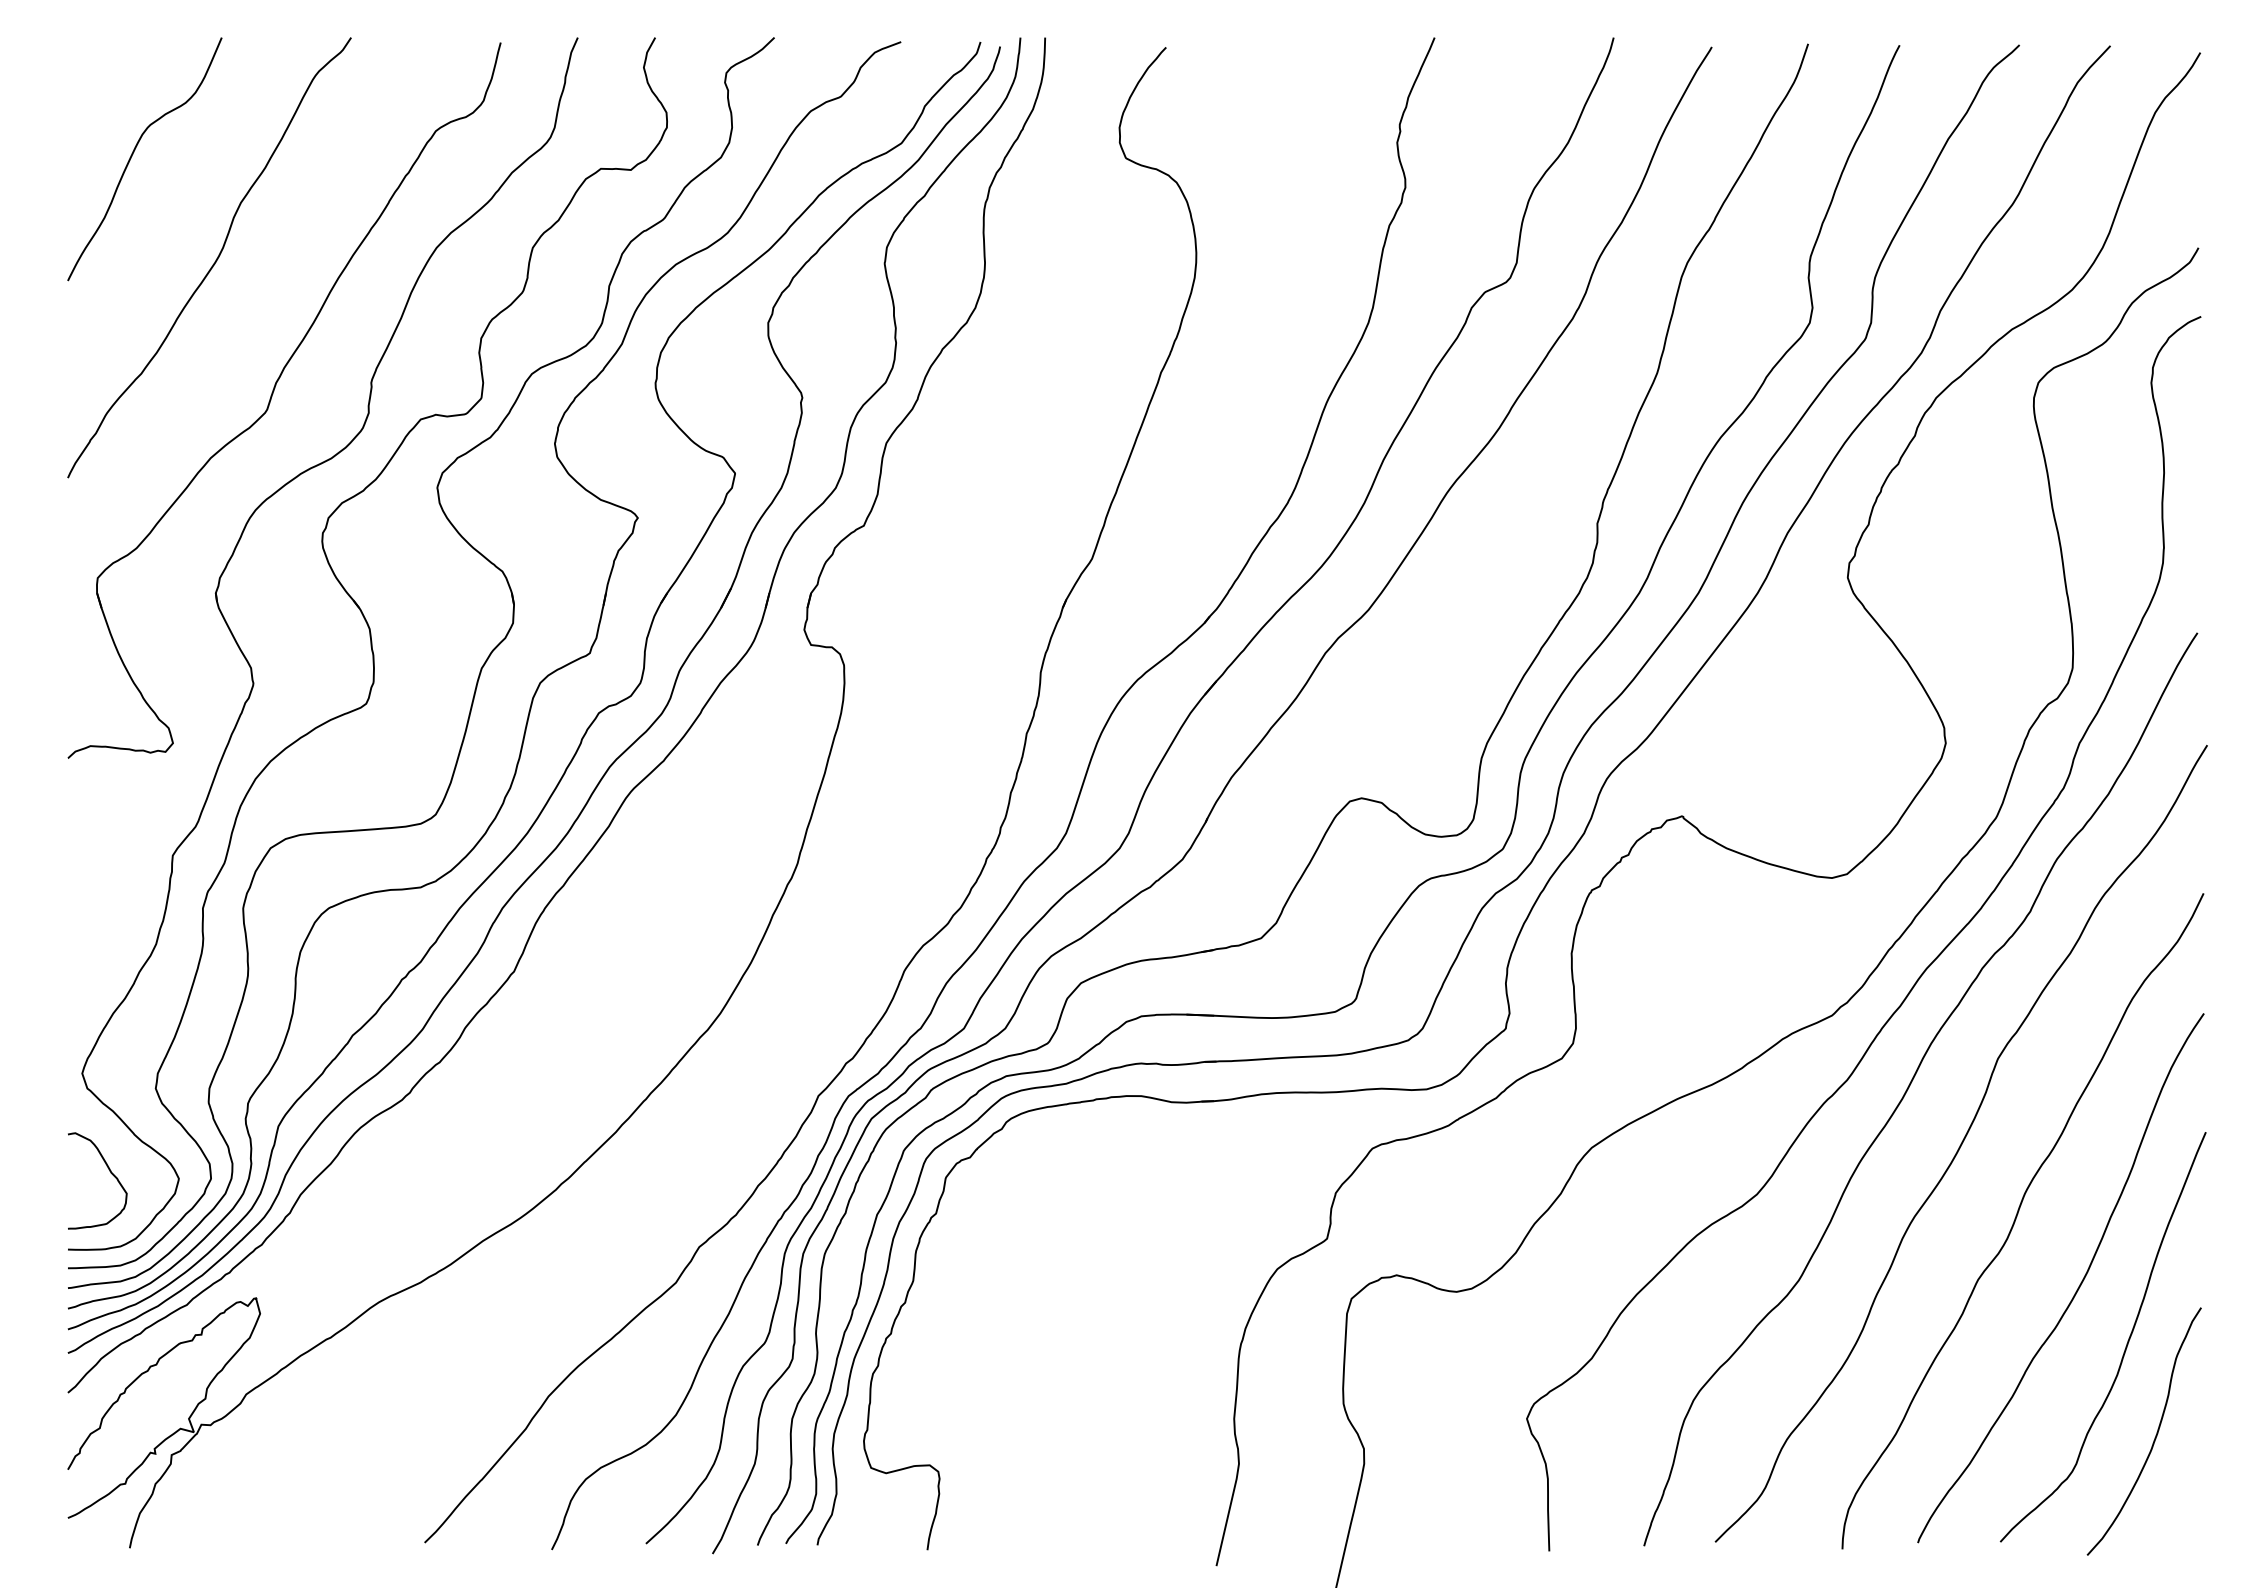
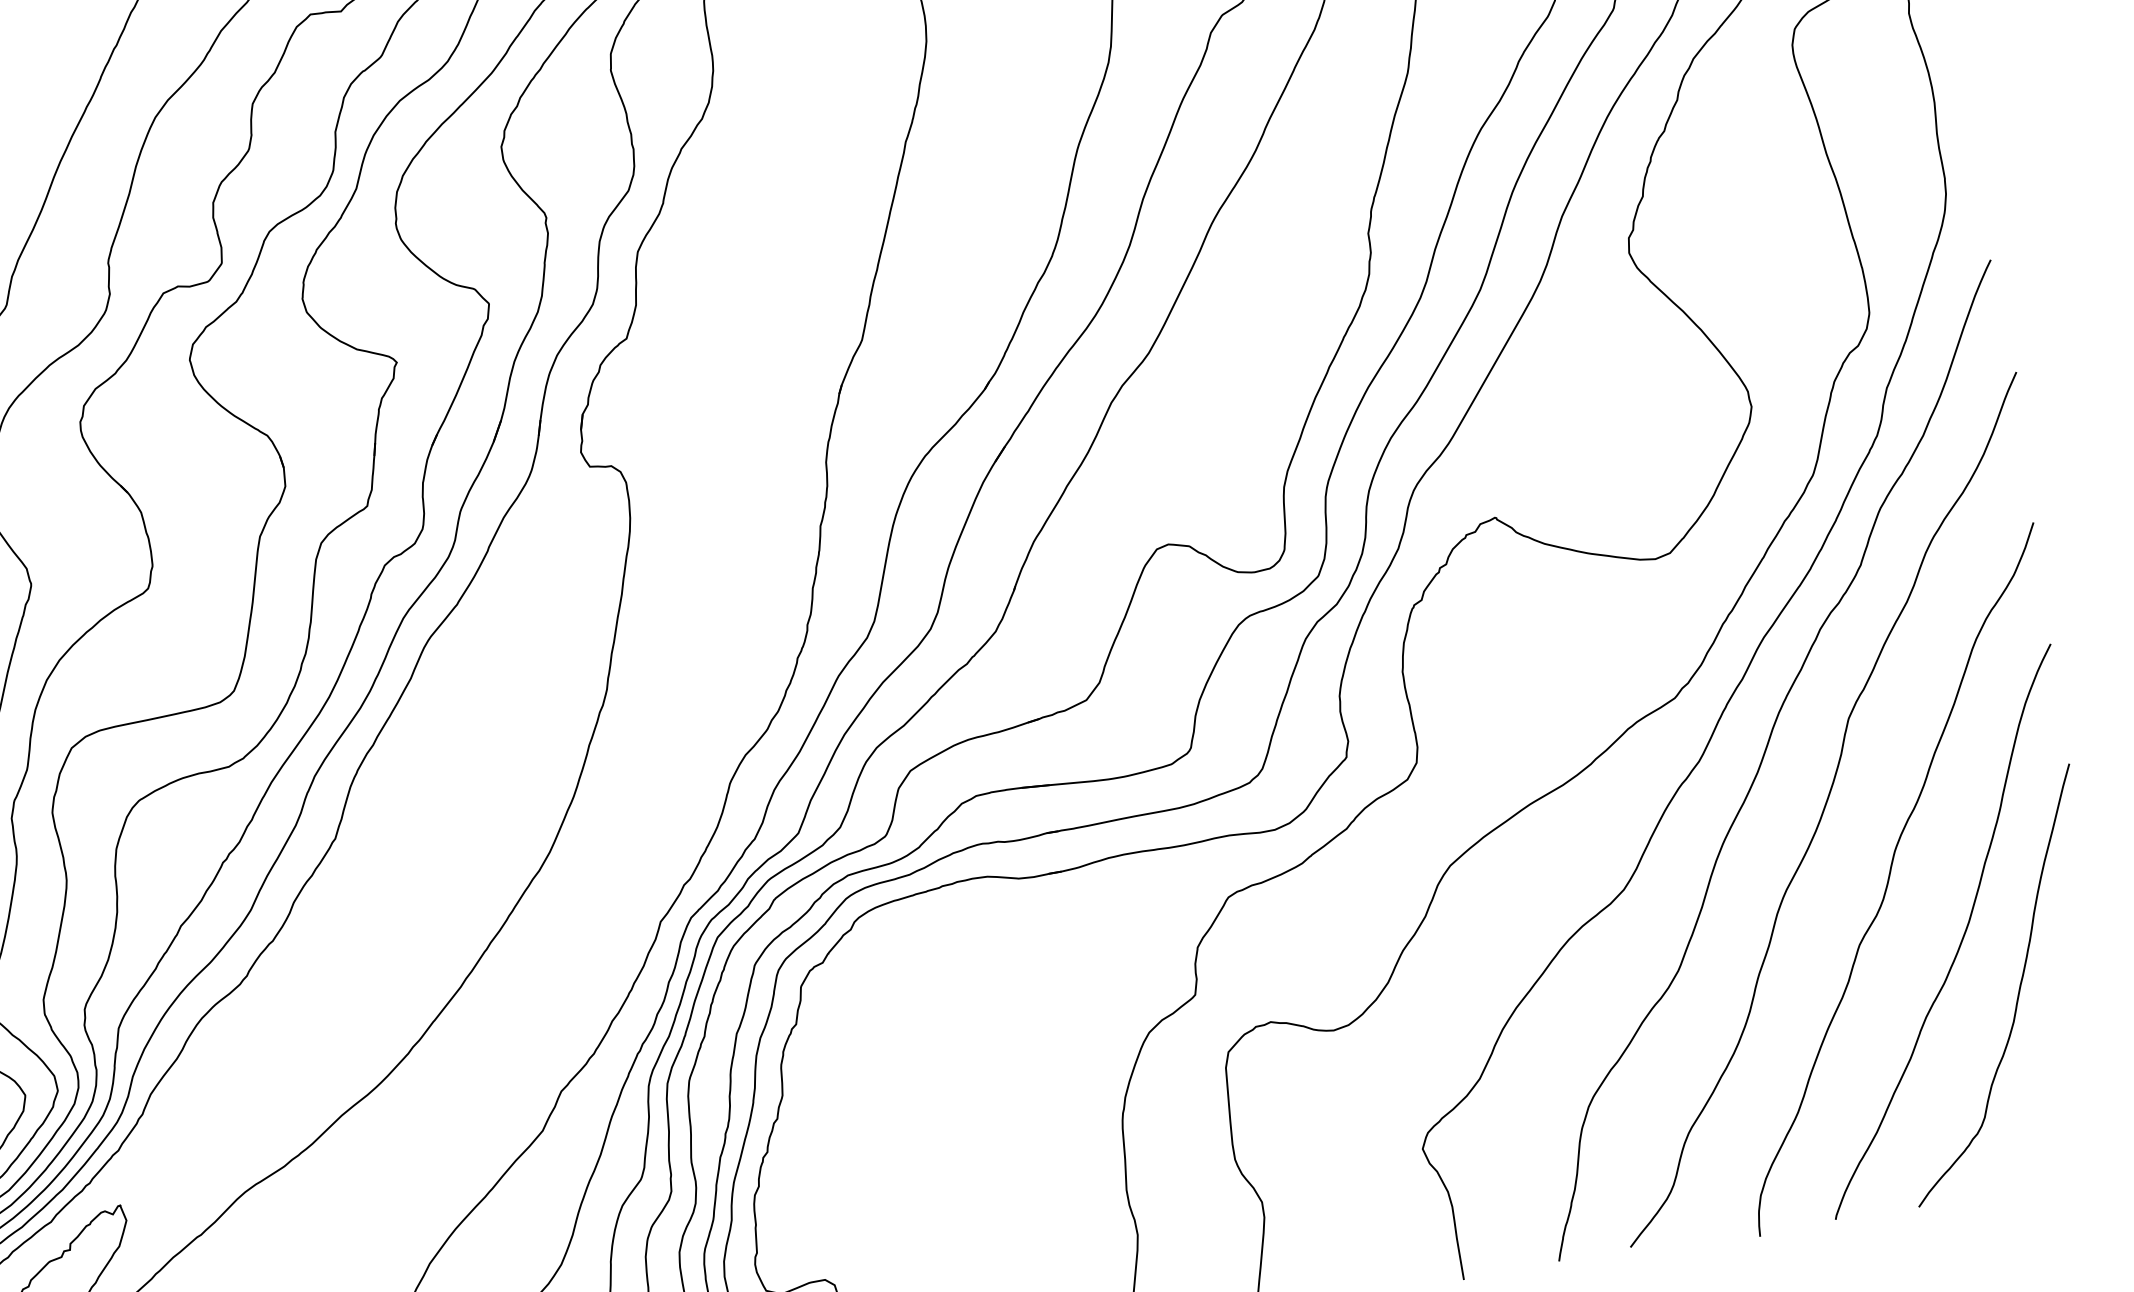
curve: (2154, 1437) -> (2060, 1079), removed

